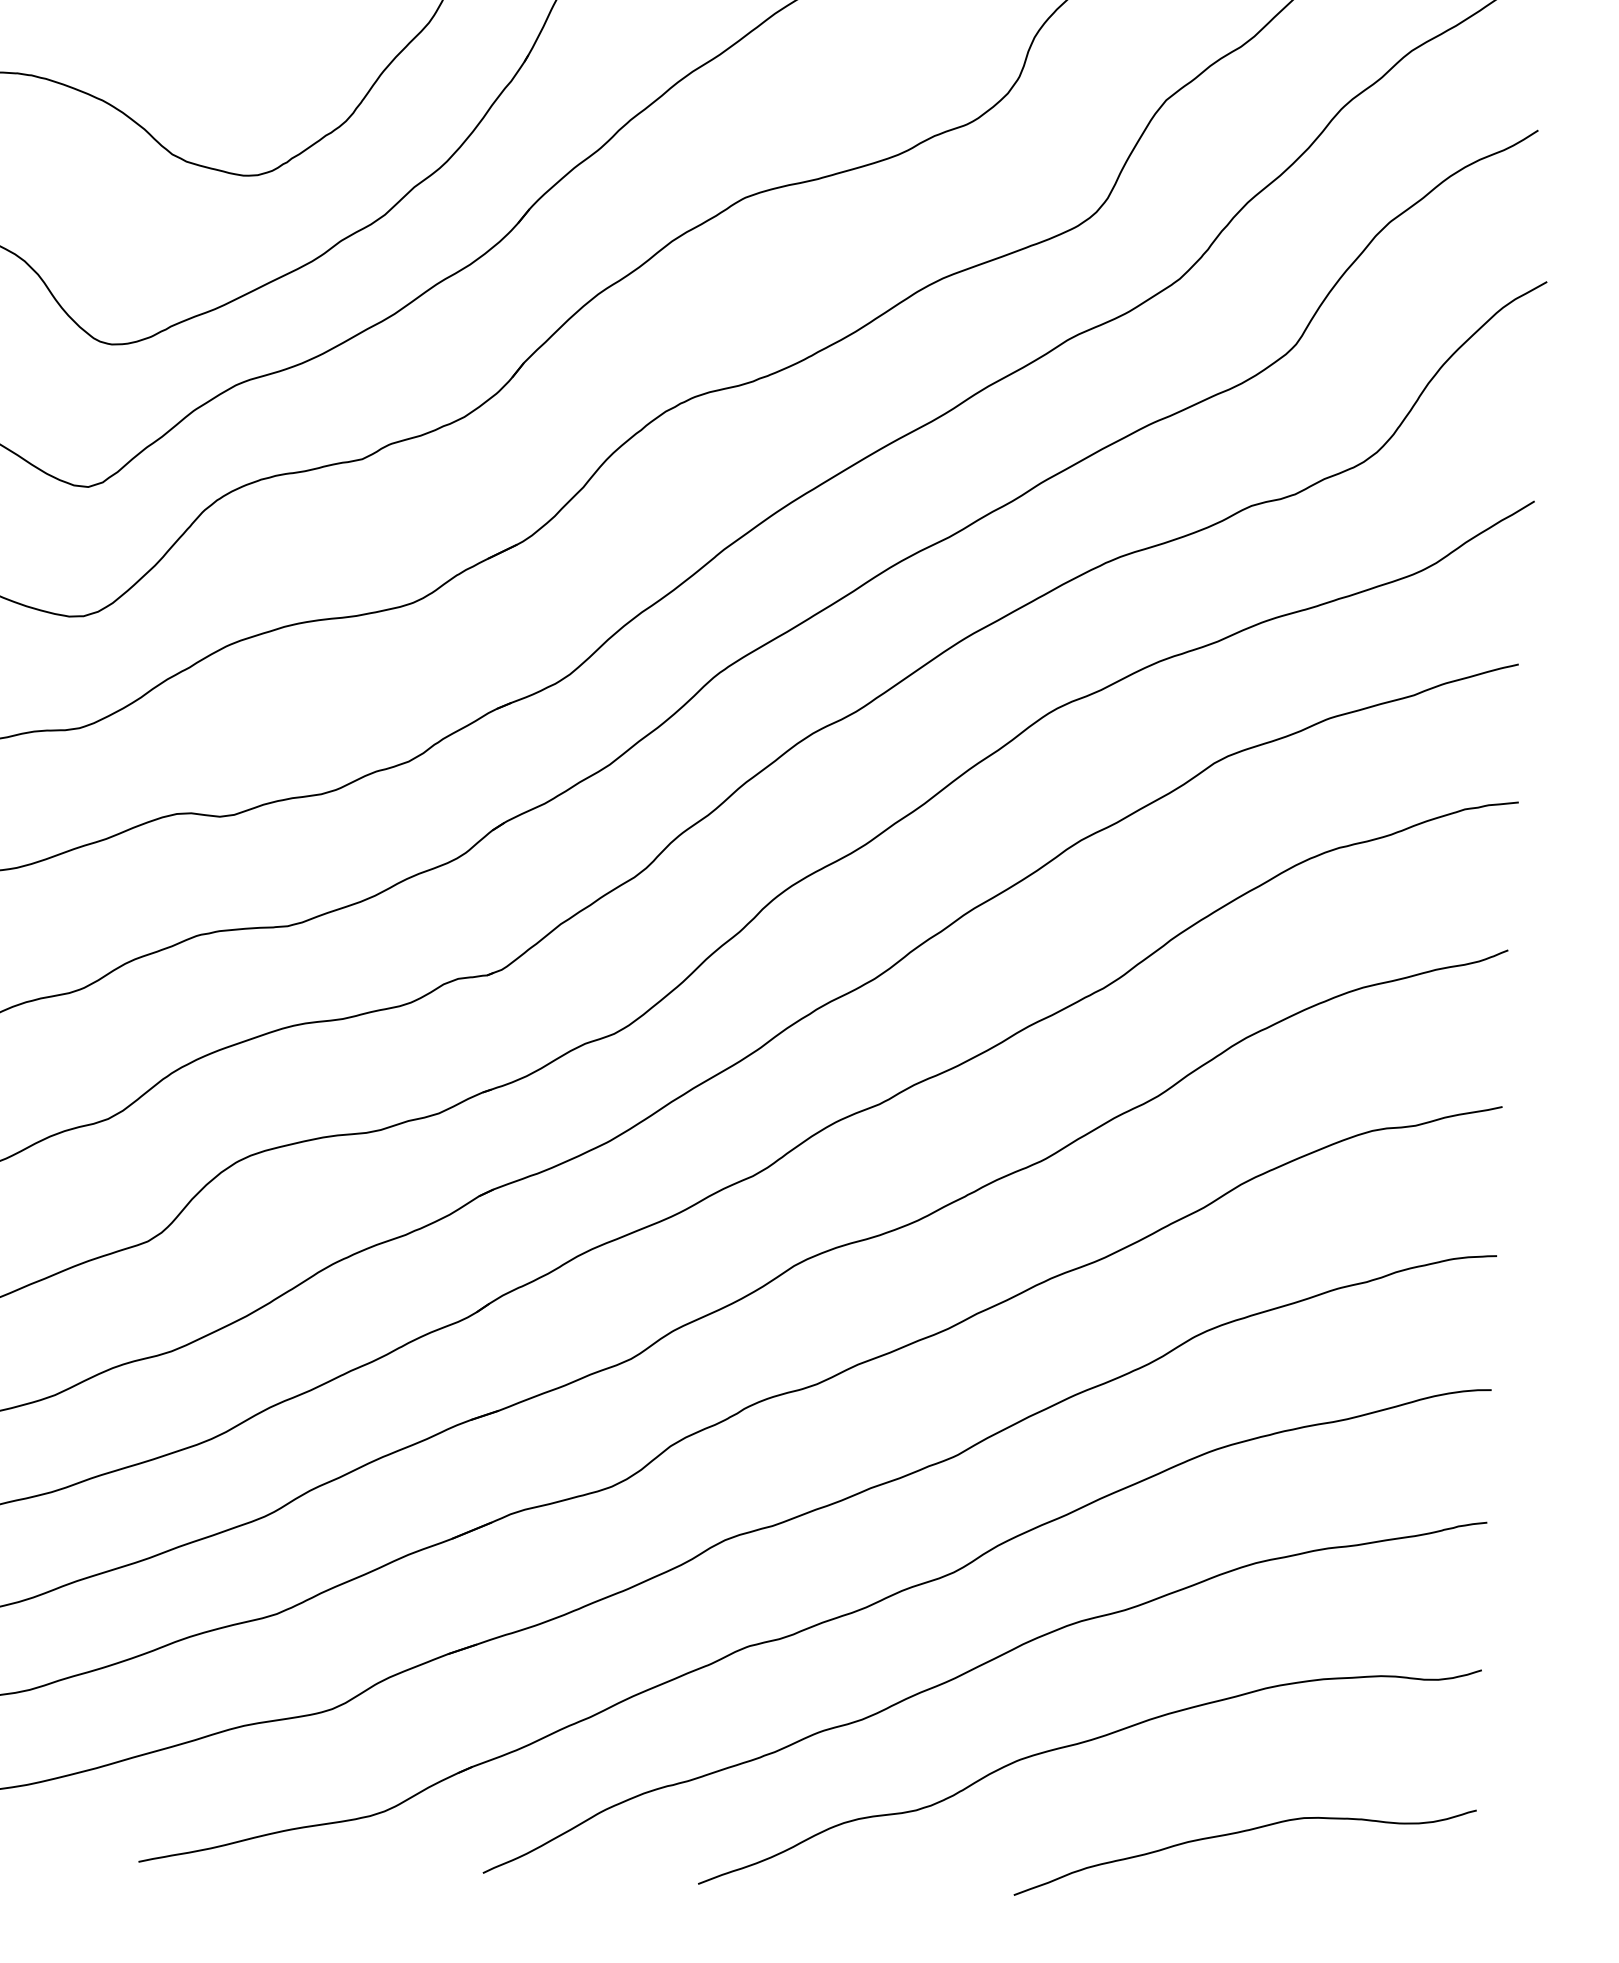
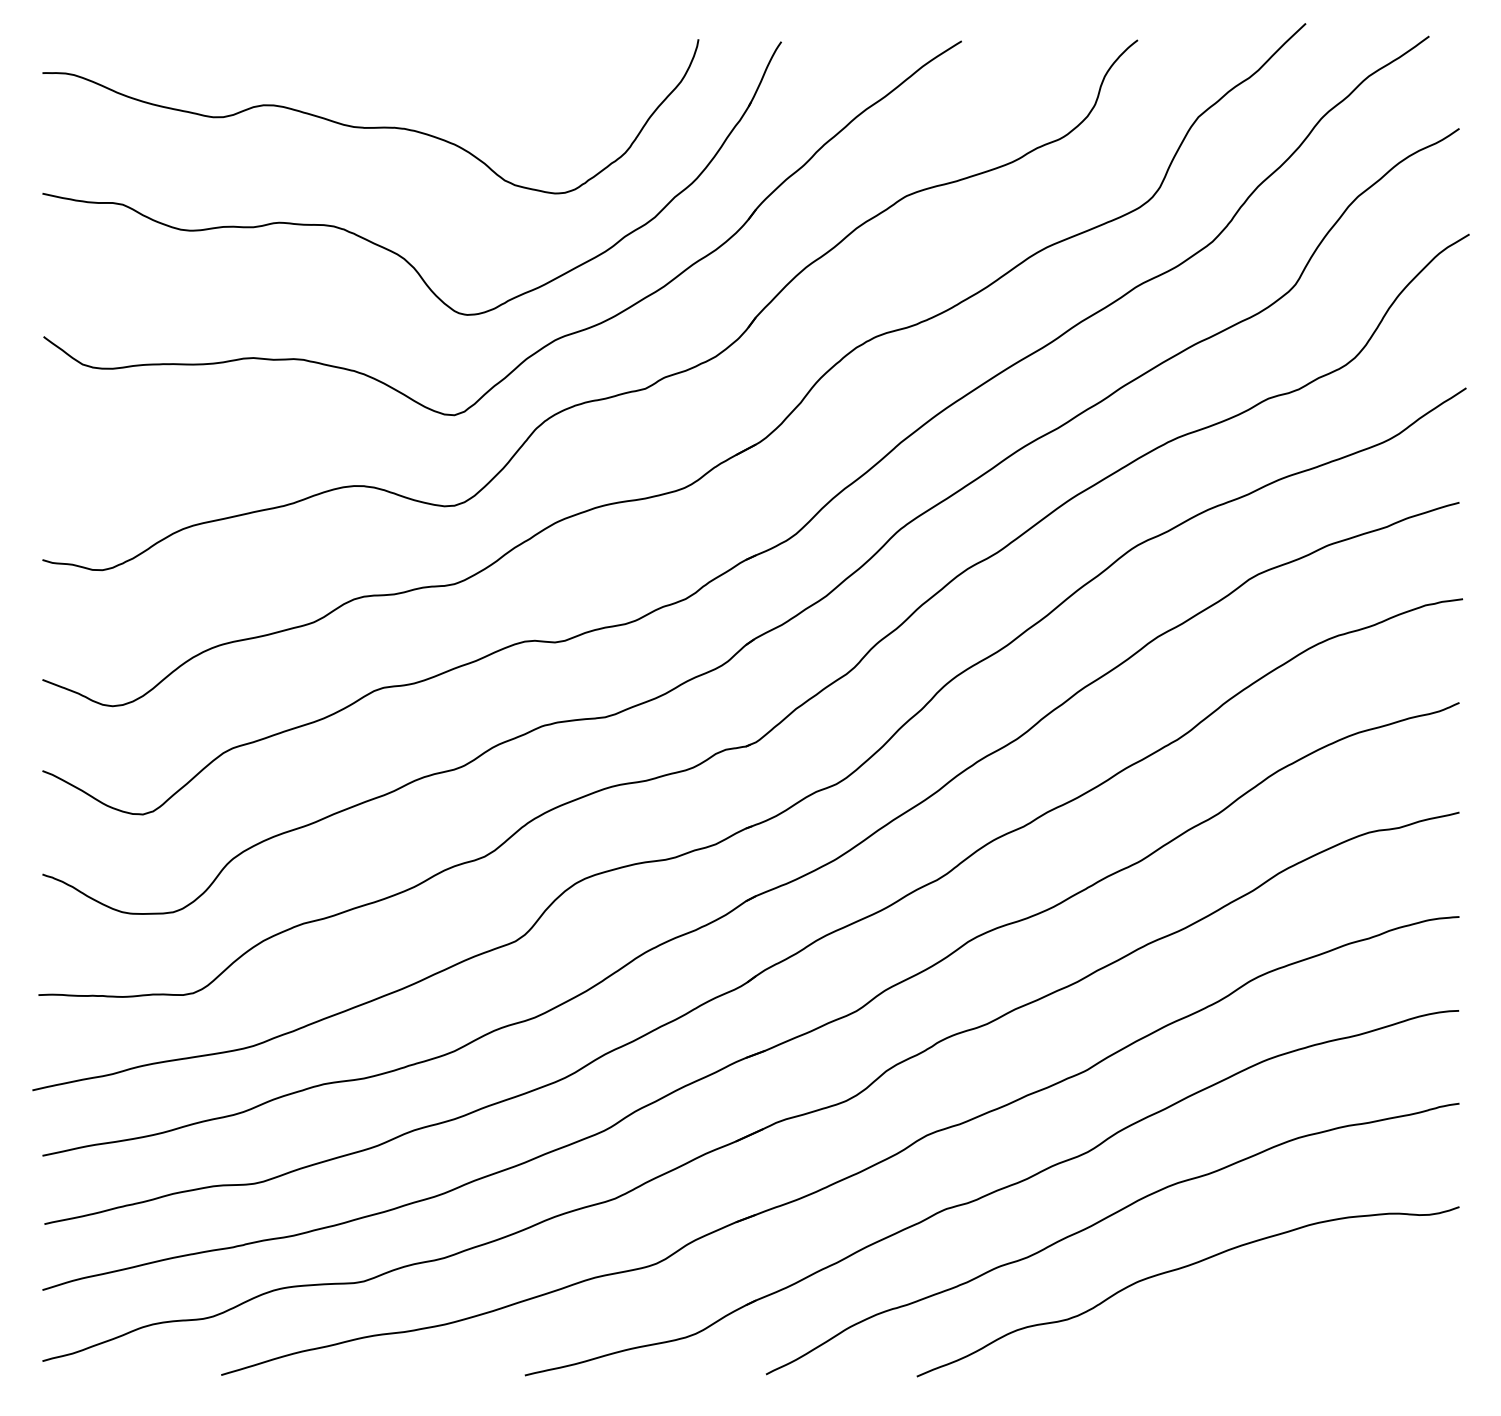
curve: (1239, 1833) -> (1294, 1327), removed

